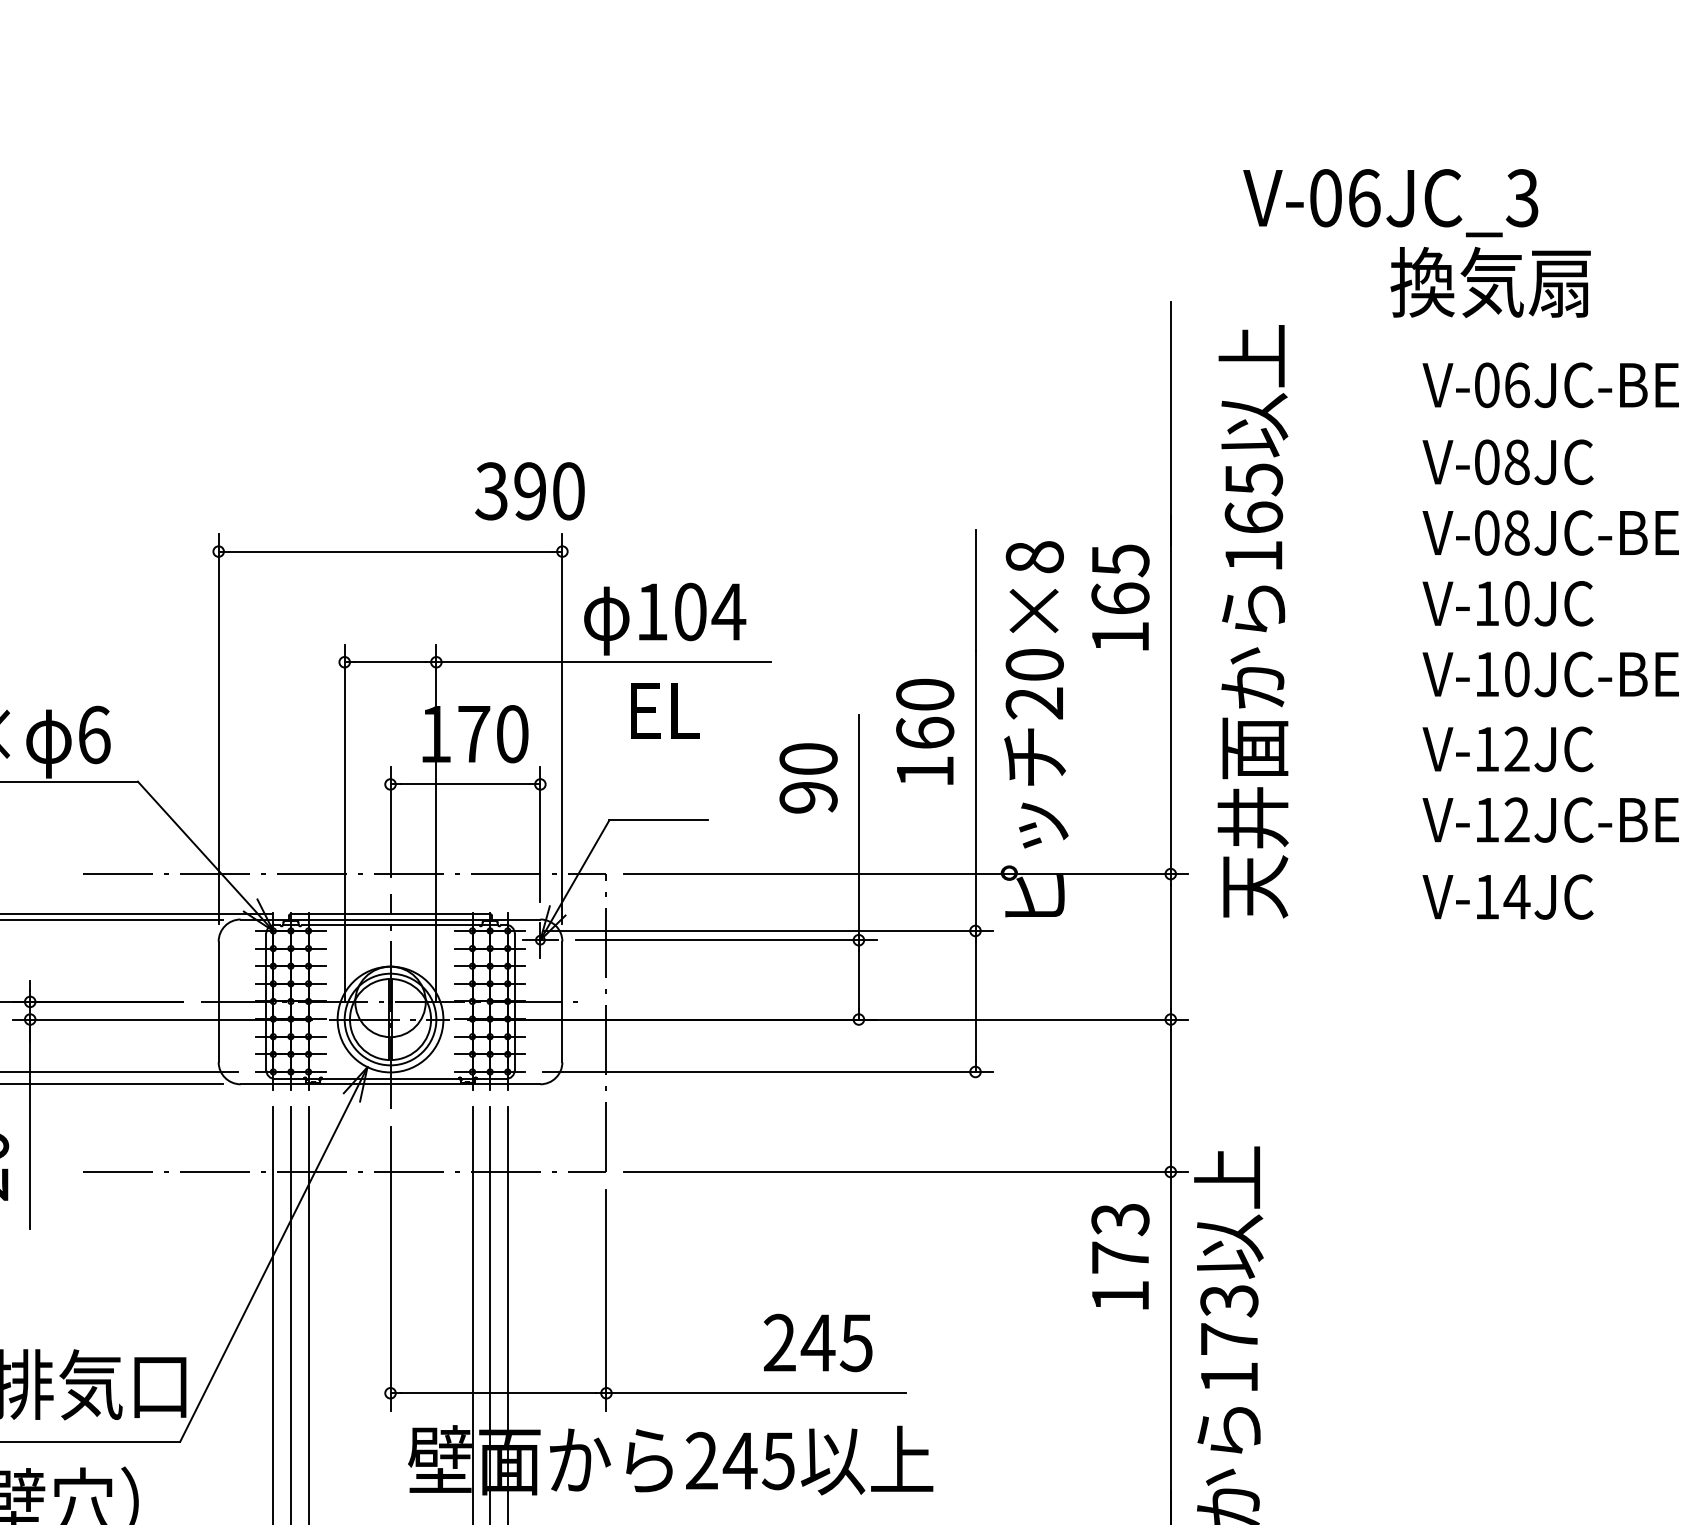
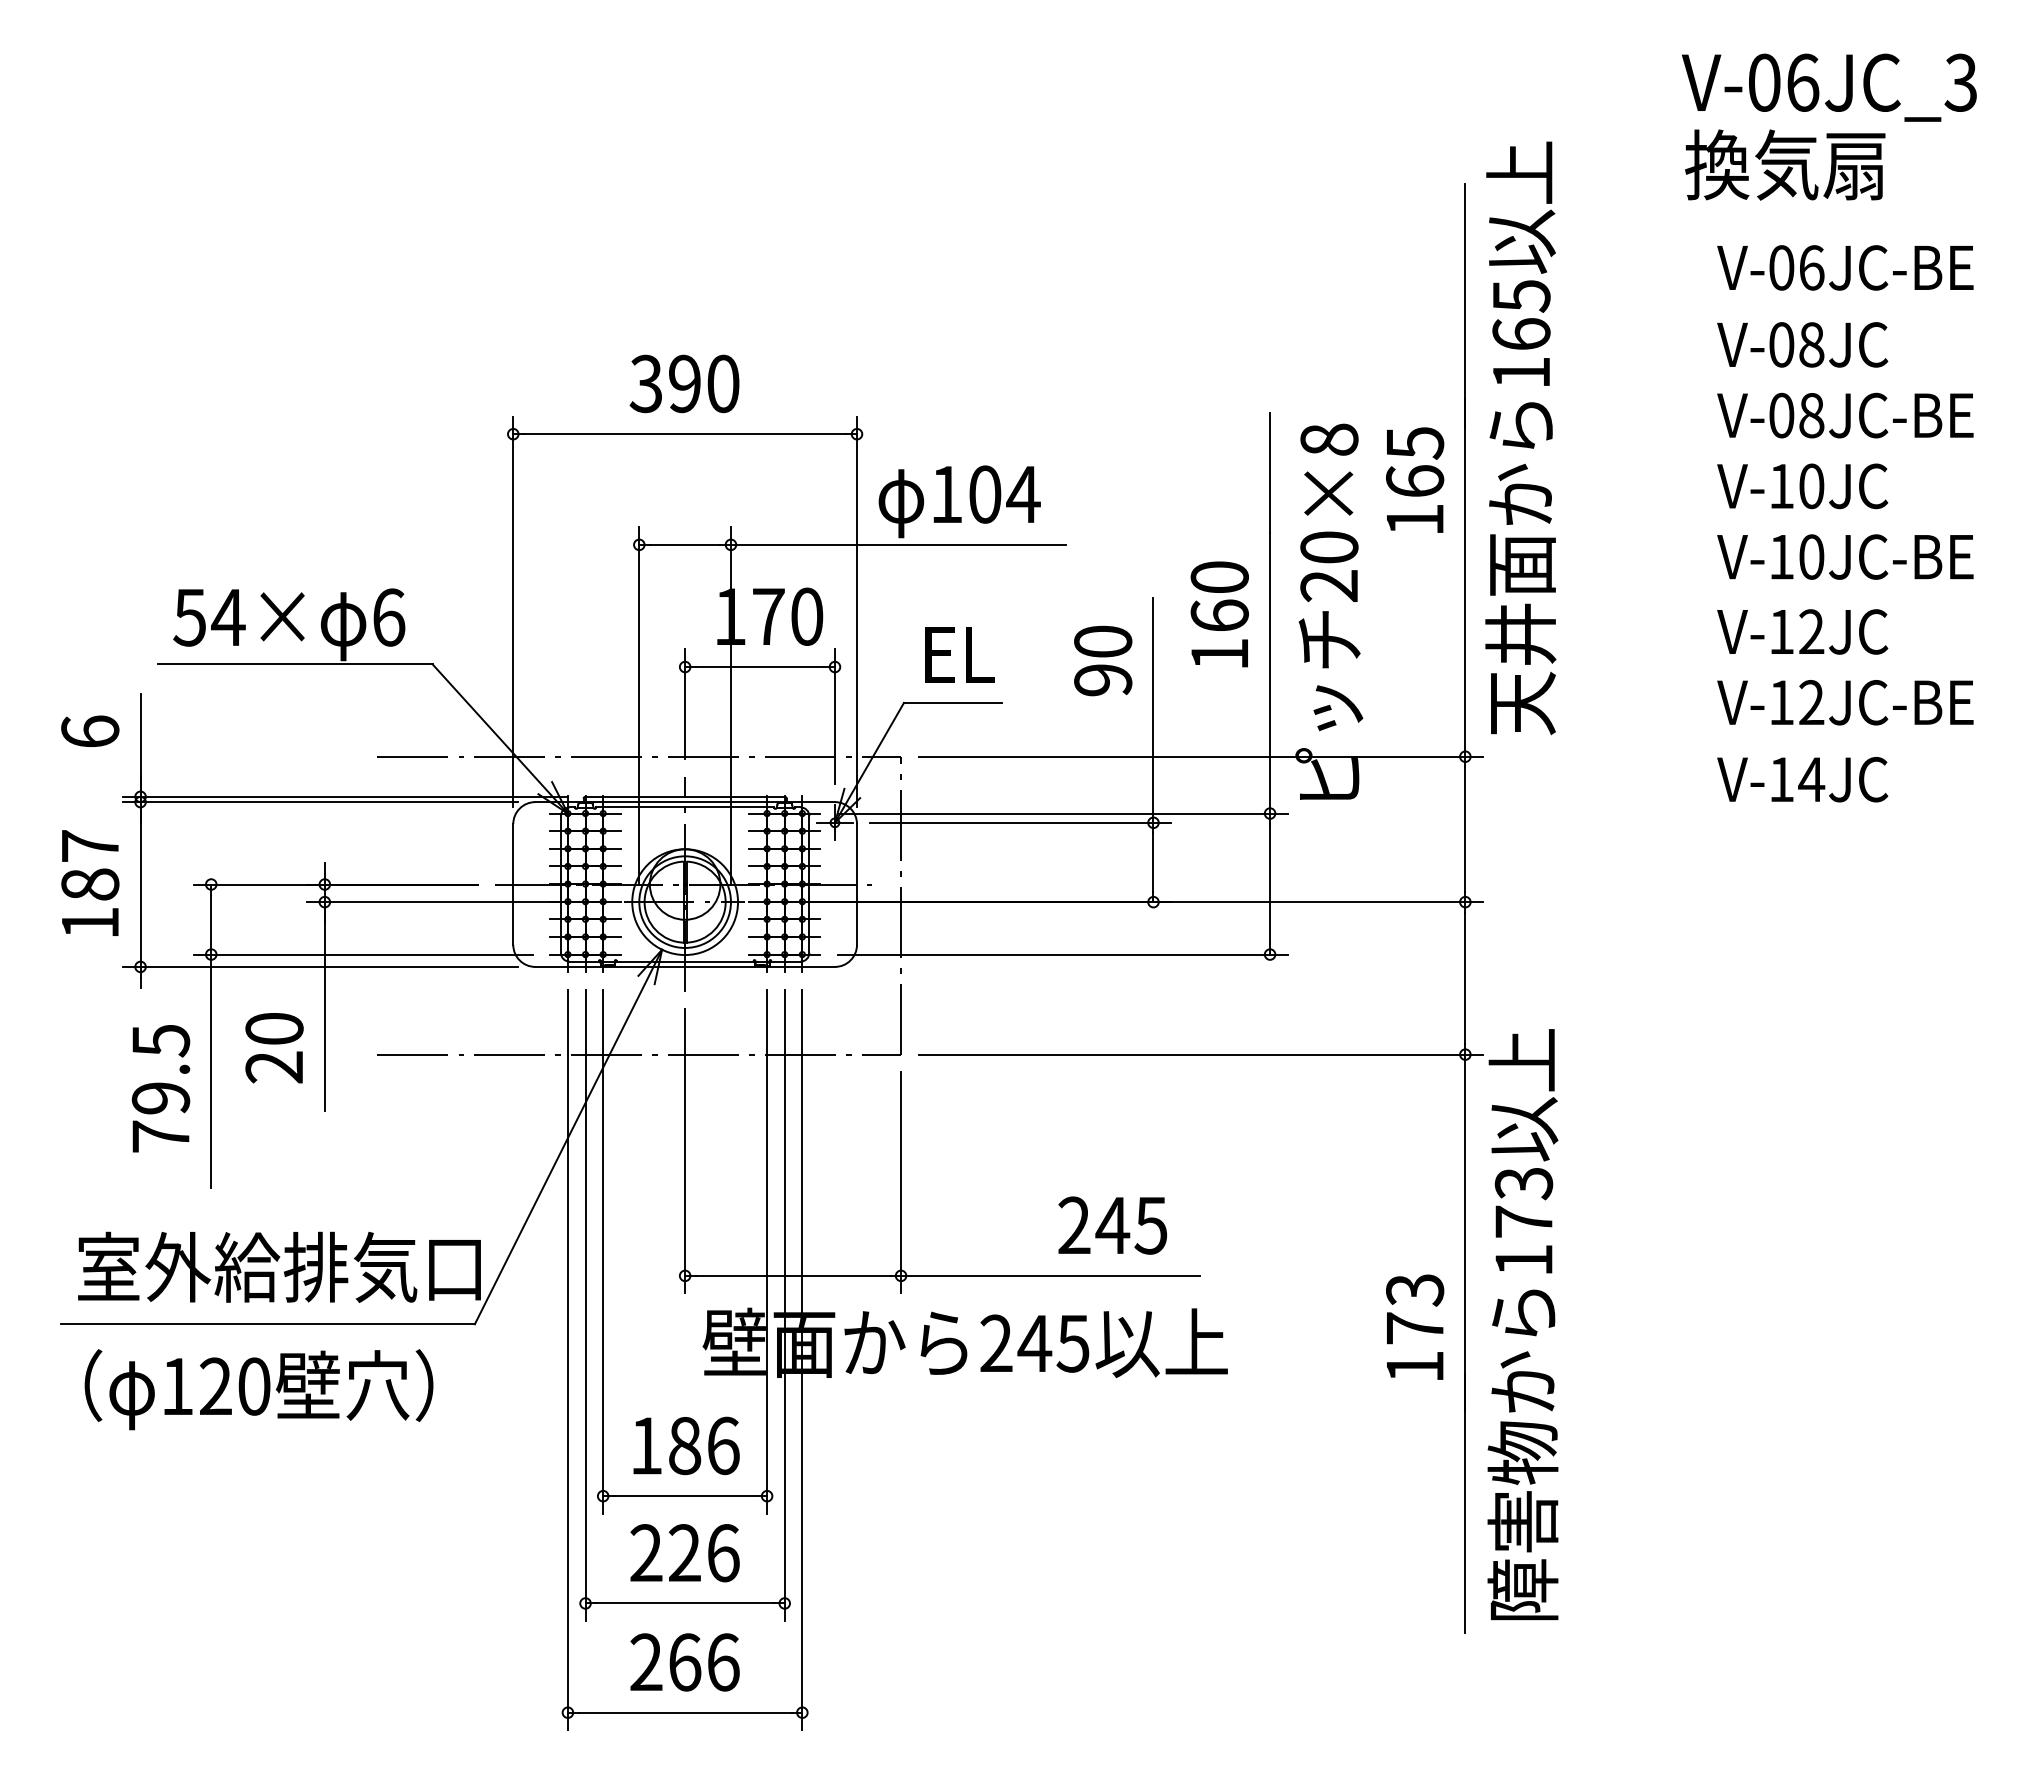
text: (1390, 202) -> (1829, 87), moved
text: (529, 490) -> (684, 383), moved
text: (1252, 621) -> (1520, 438), moved
text: (664, 710) -> (959, 654), moved
text: (1120, 1255) -> (1415, 1326), moved

